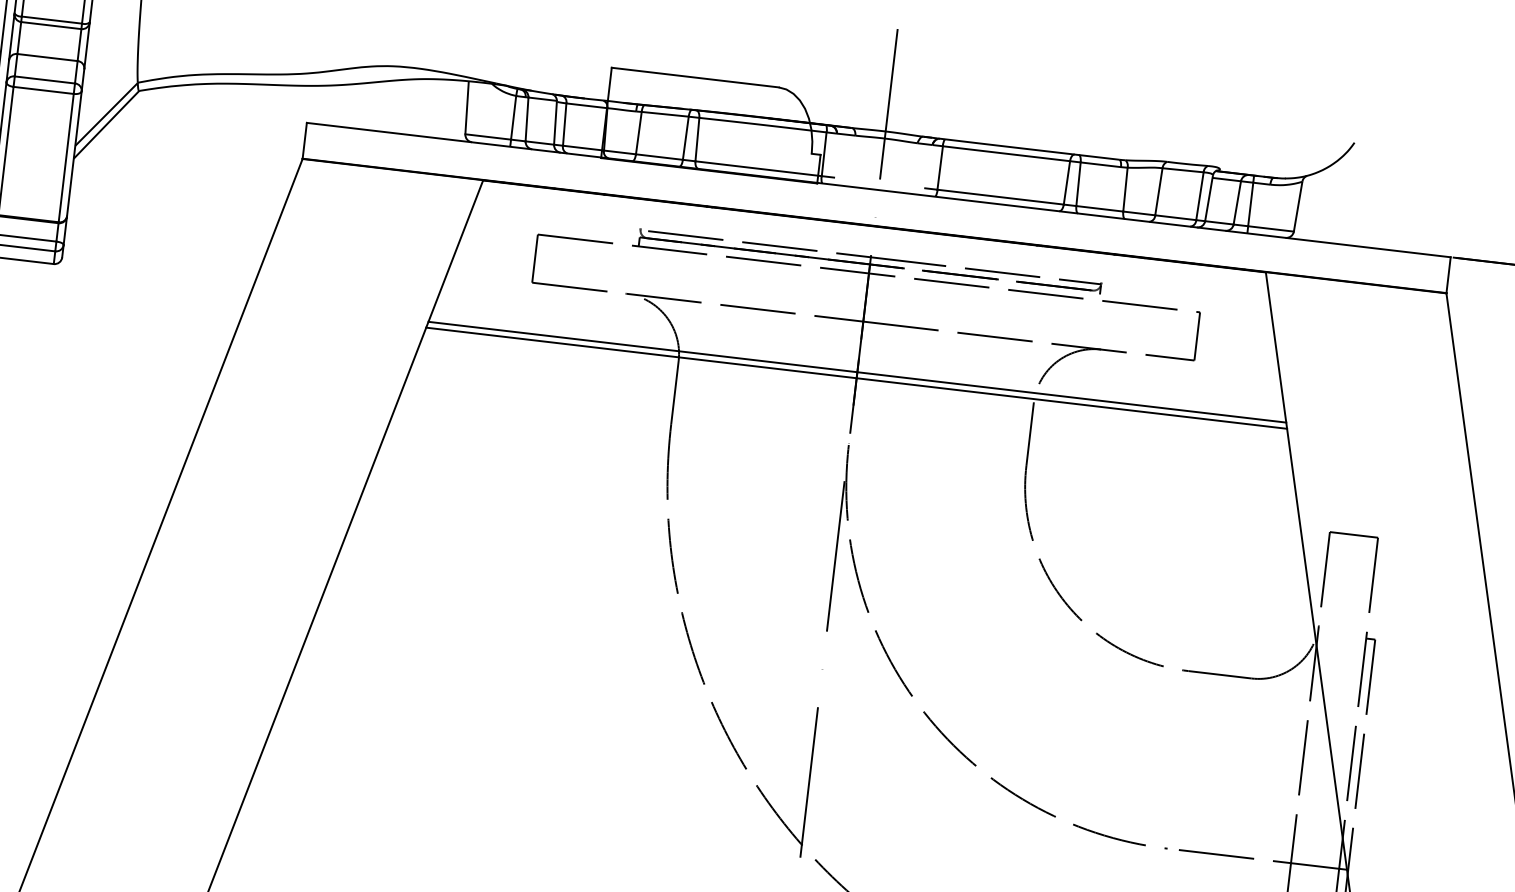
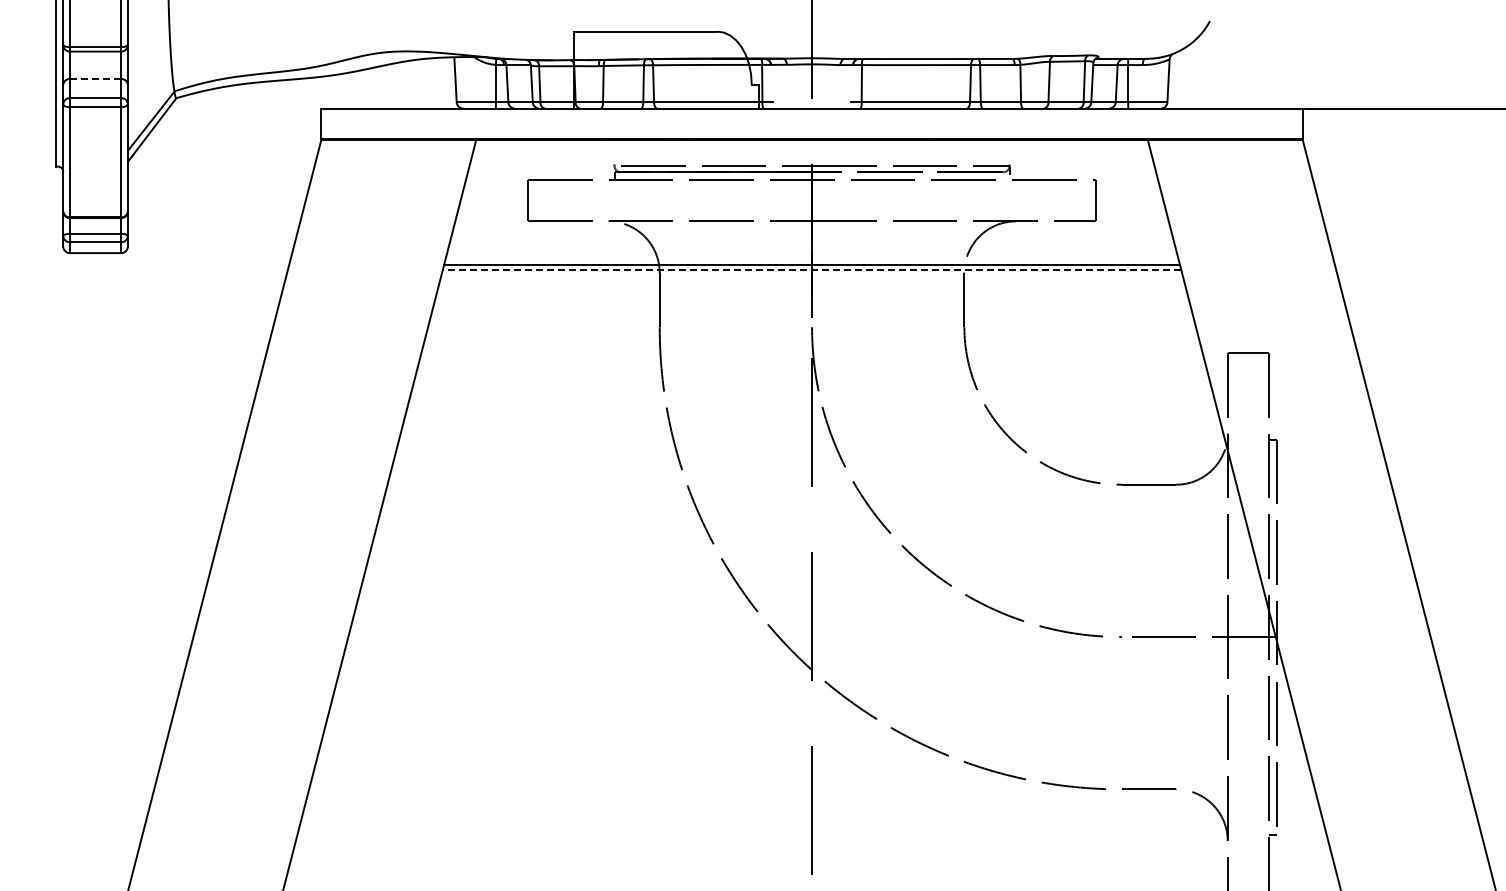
line: (47, 58) -> (95, 79), solid -> dashed
line: (856, 377) -> (811, 269), solid -> dashed

